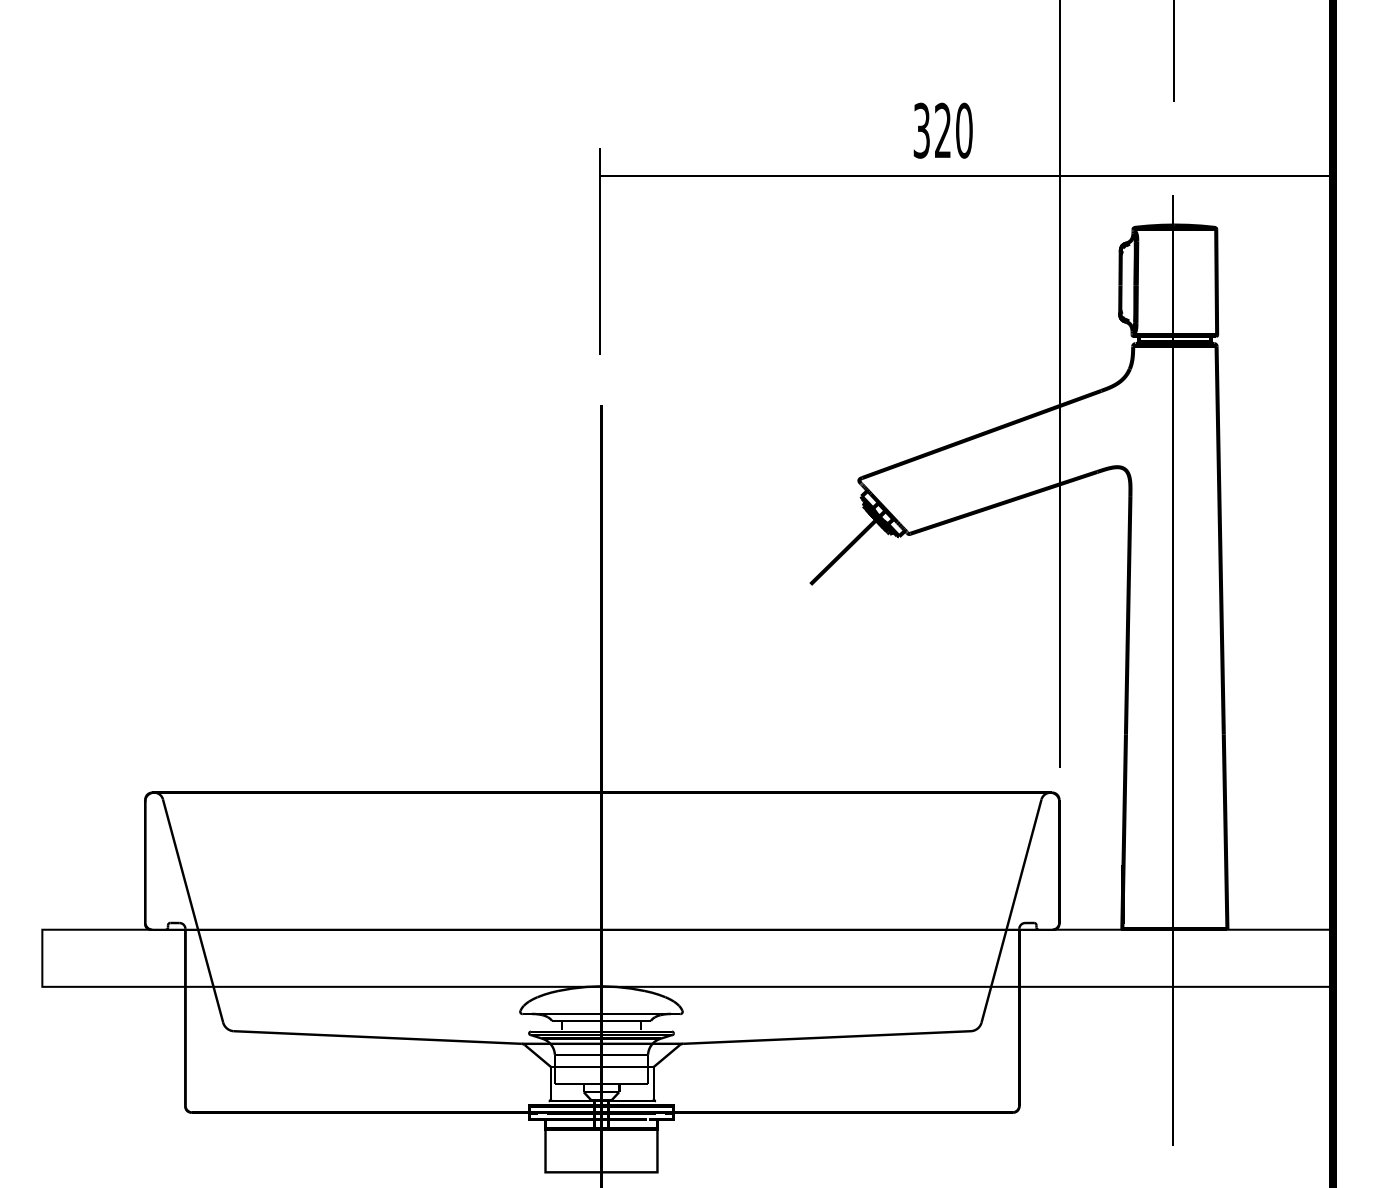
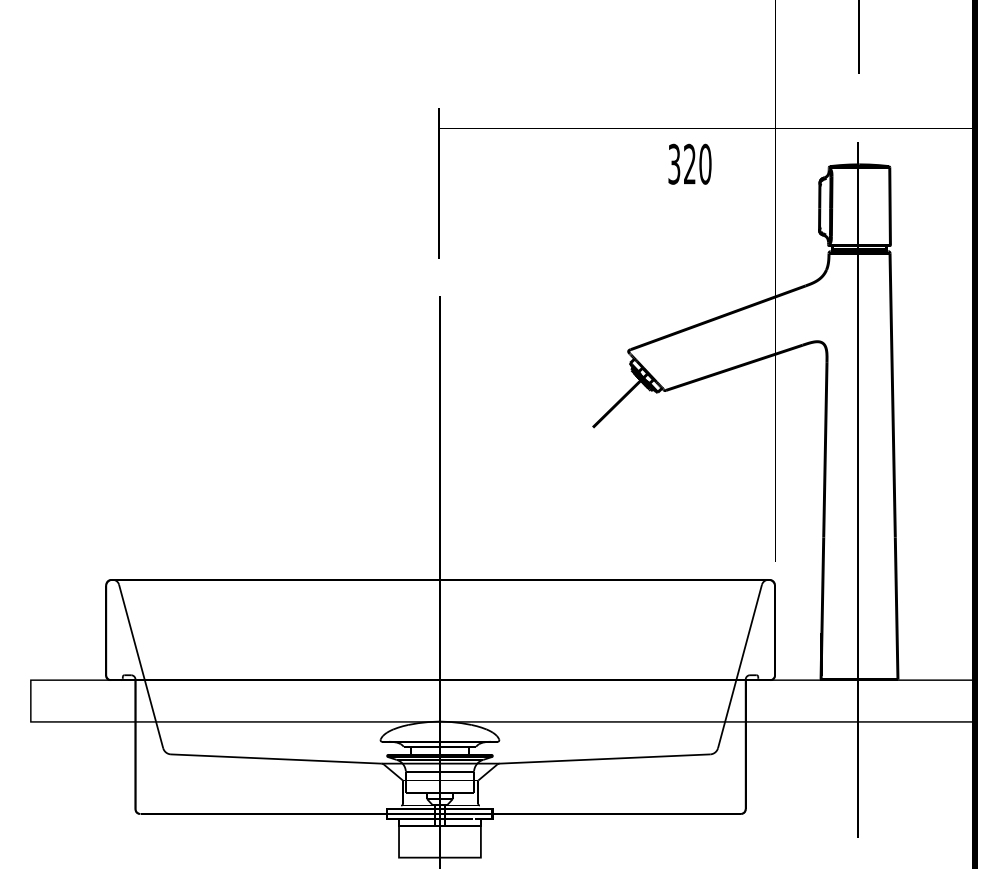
text: (942, 130) -> (689, 164), moved

